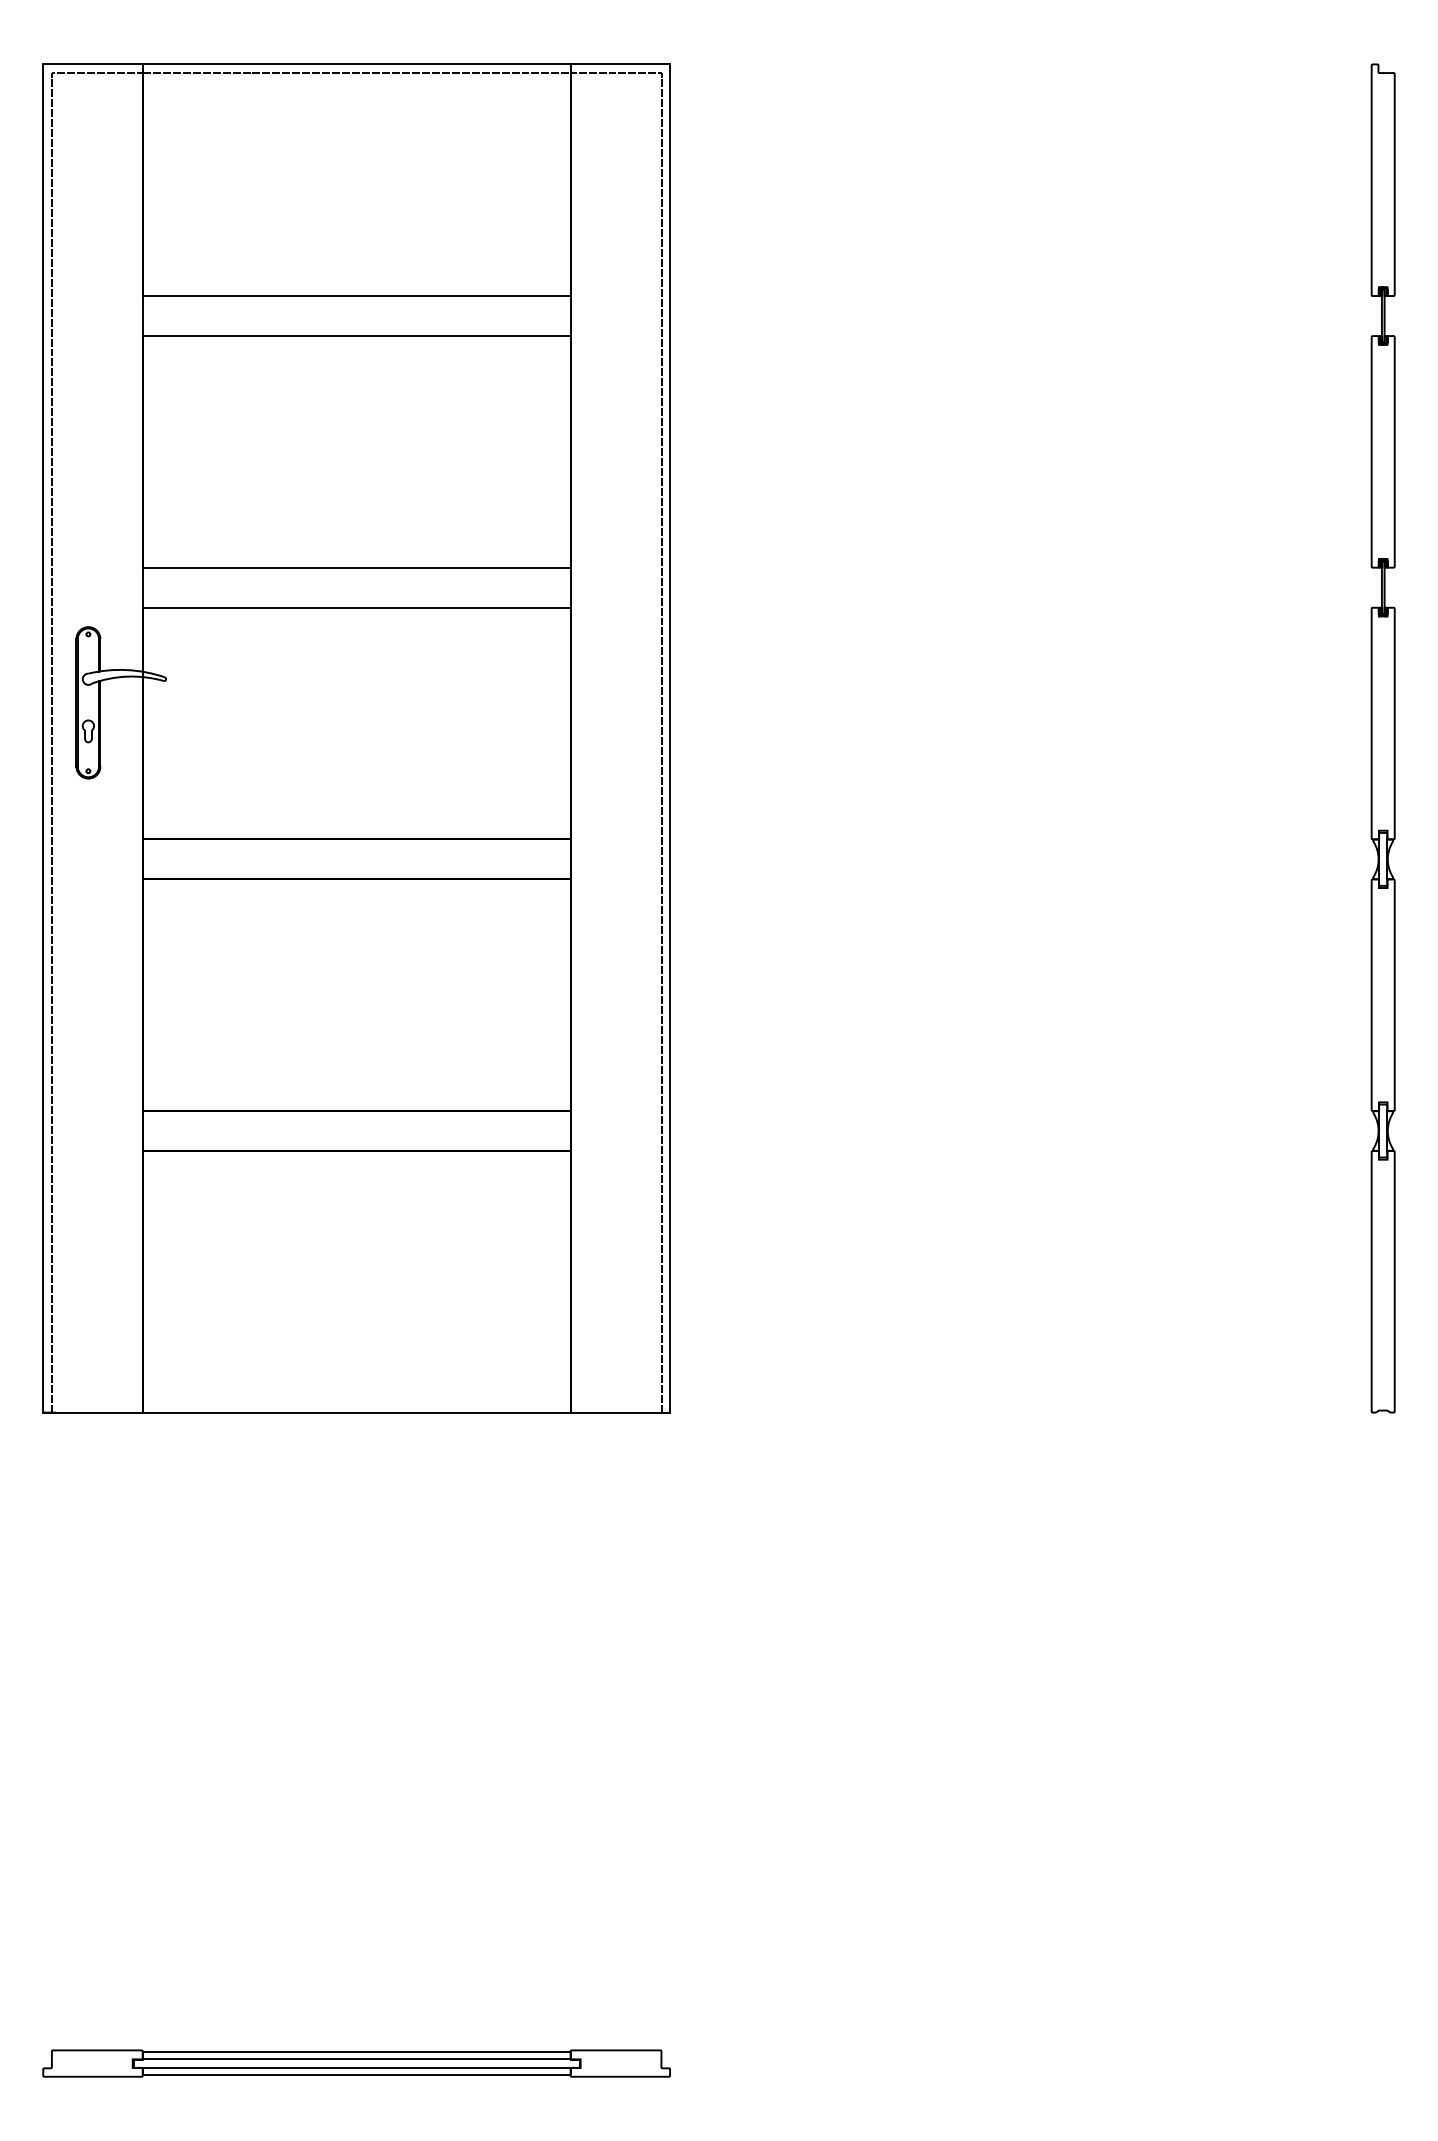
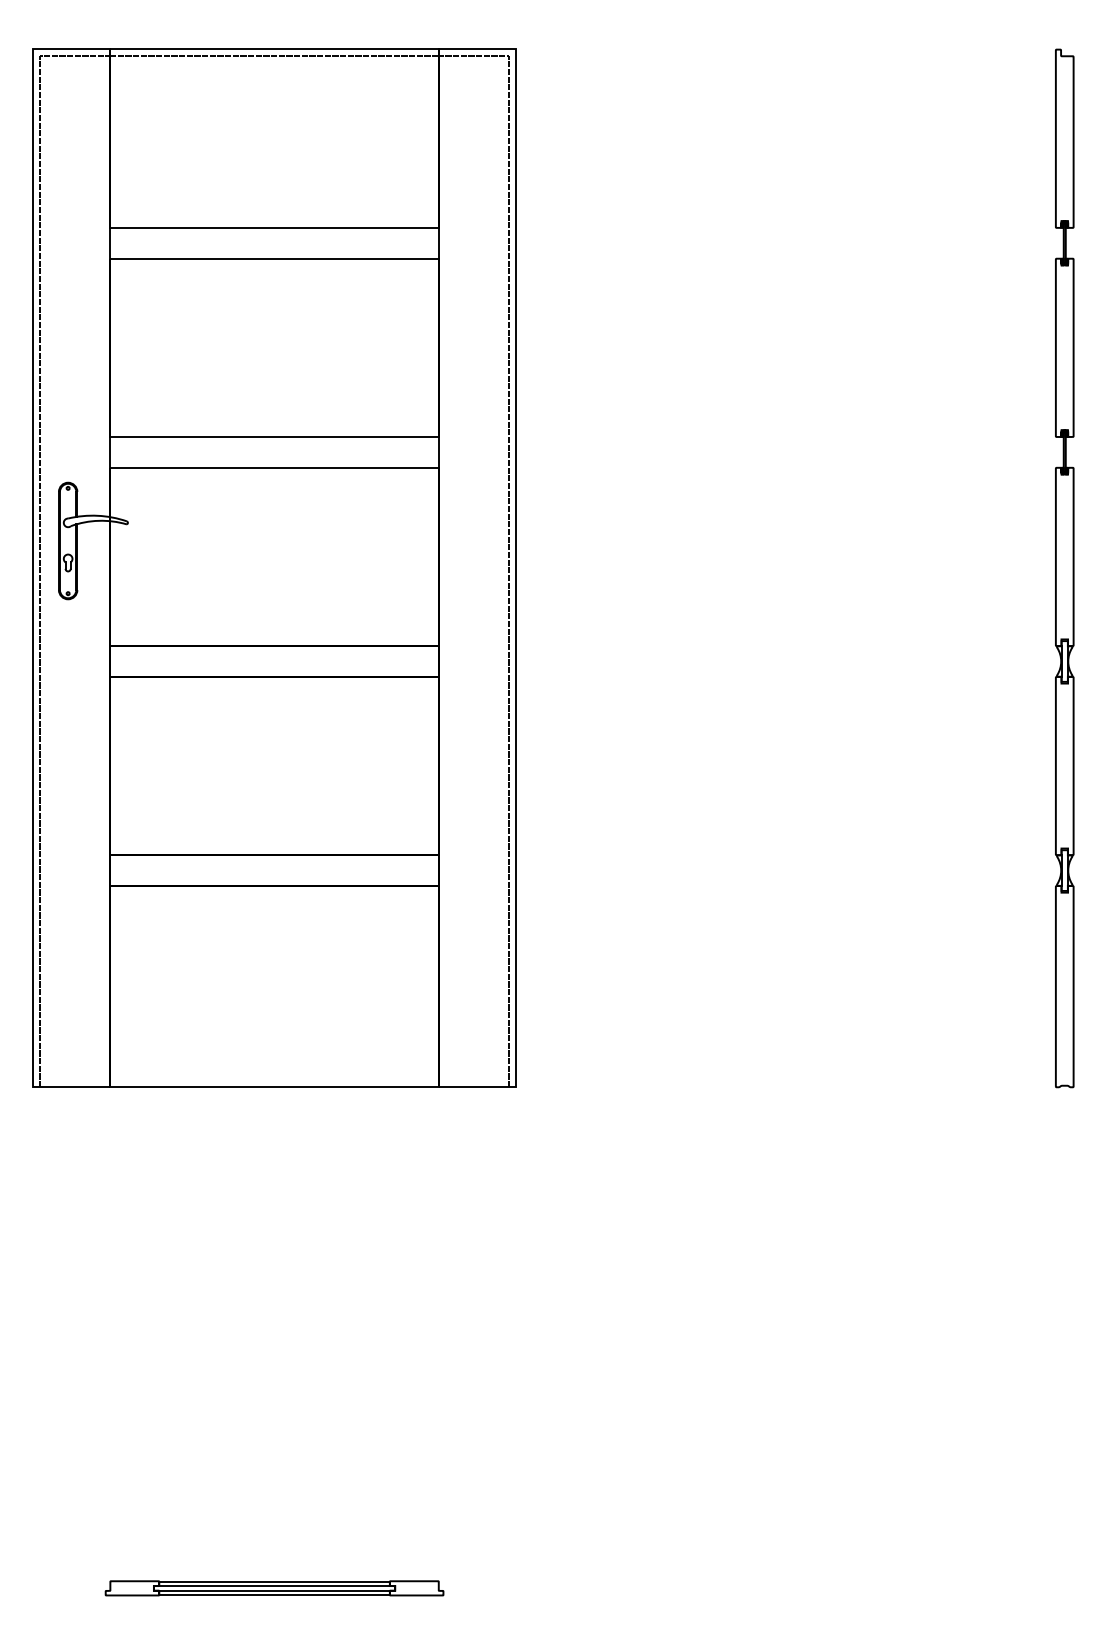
part: (356, 2063) -> (274, 1588), size x0.7

